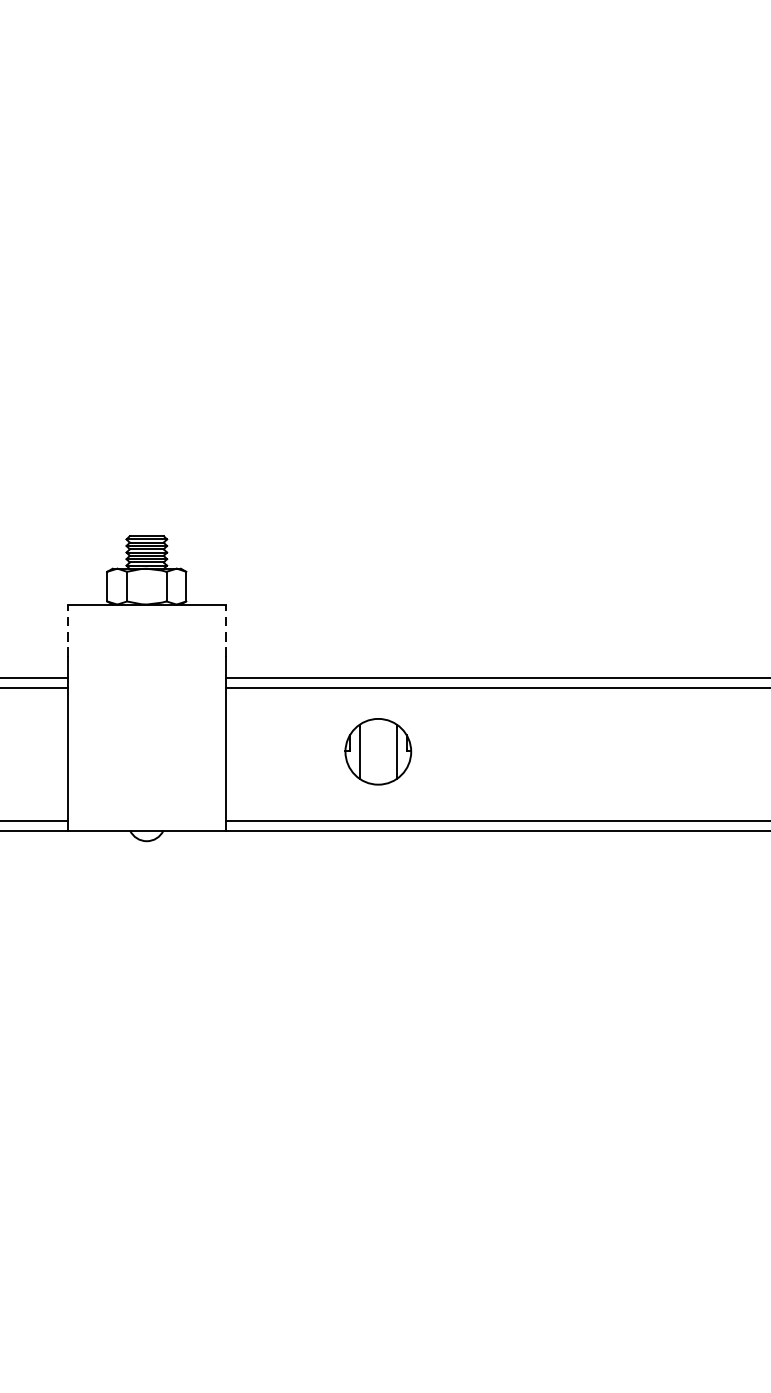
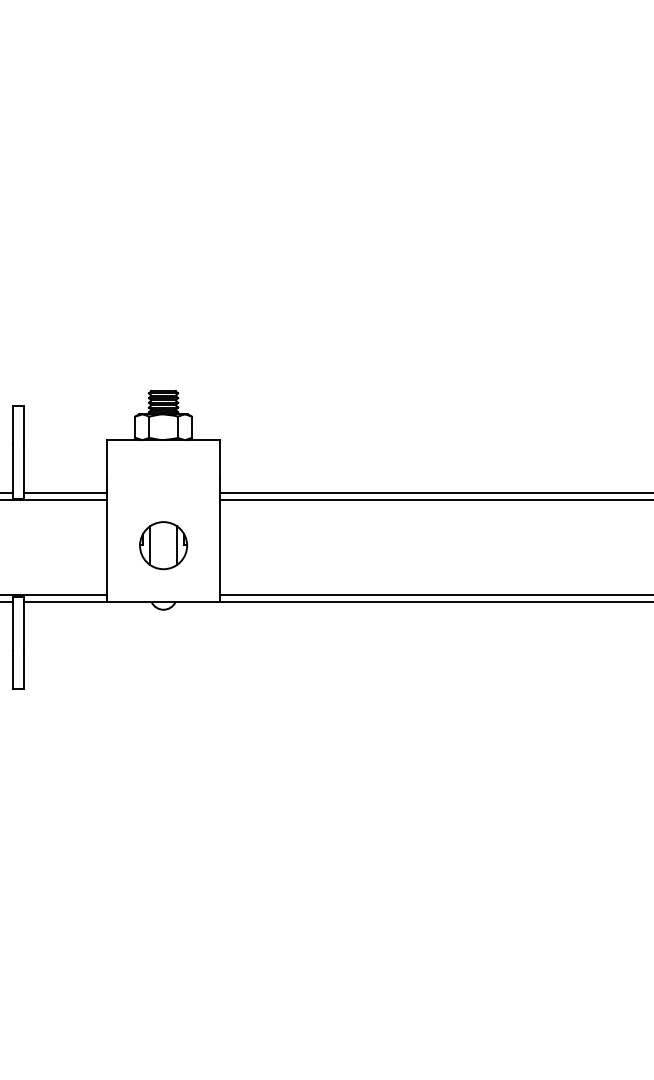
line: (68, 630) -> (107, 458), dashed -> solid
line: (226, 630) -> (220, 458), dashed -> solid
part: (378, 751) -> (163, 545), moved

